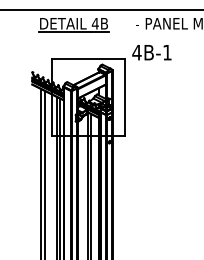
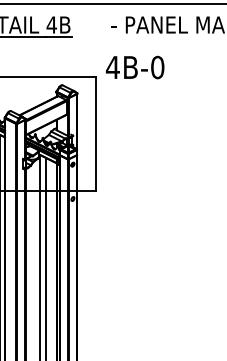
text: (167, 52) -> (157, 67), 4B-1 -> 4B-0

